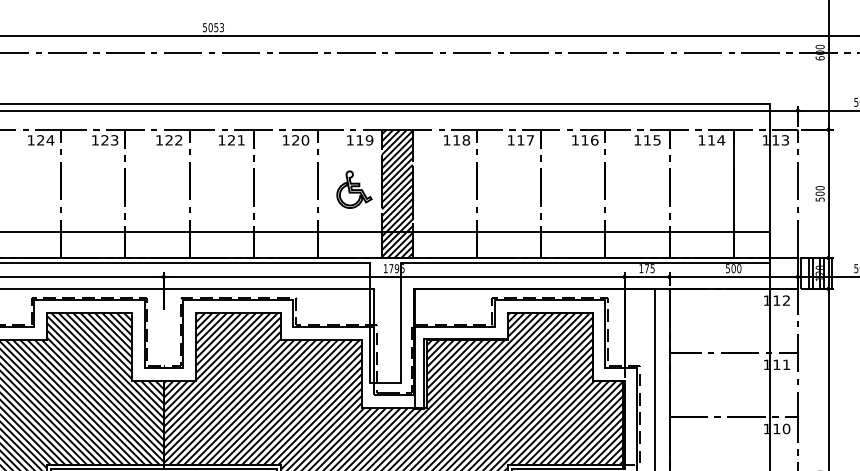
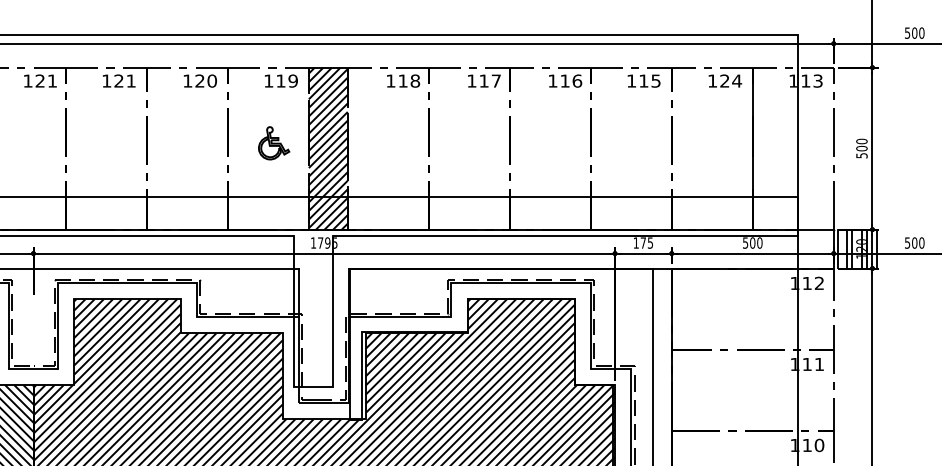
text: (178, 140) -> (52, 81), 122 -> 121
text: (711, 140) -> (724, 81), 114 -> 124
part: (354, 189) -> (274, 143), size x0.7

